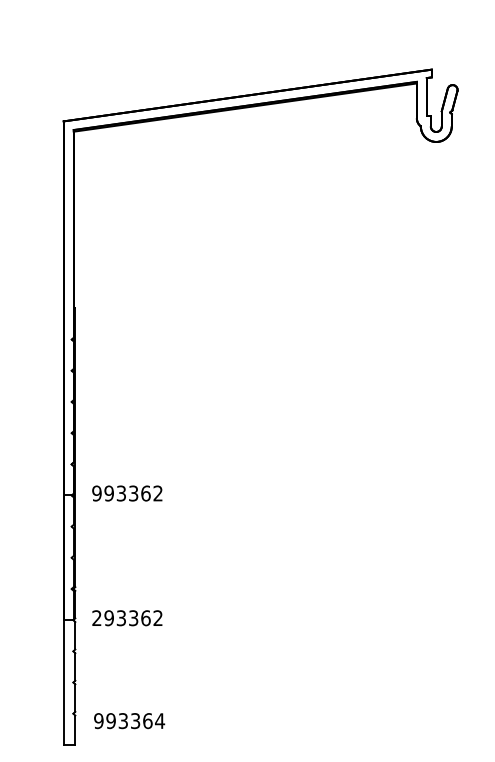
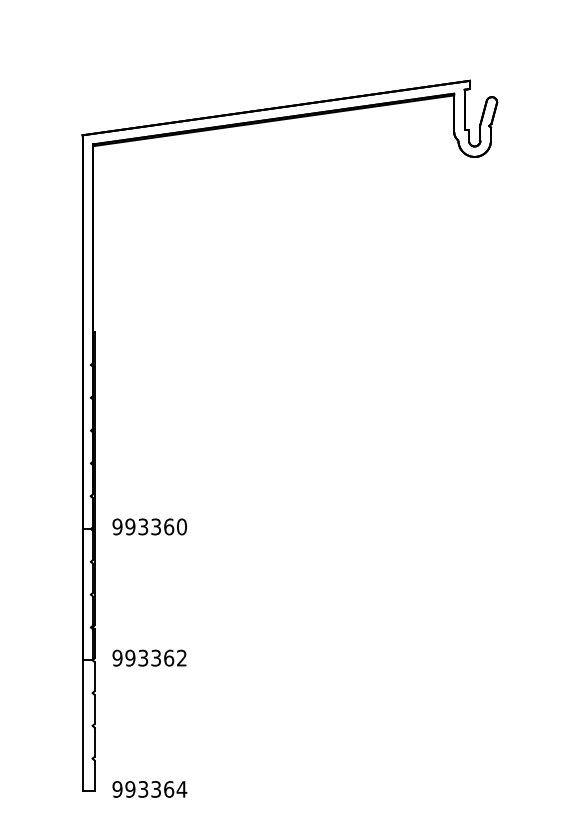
text: (157, 493) -> (181, 526), 993362 -> 993360
text: (96, 617) -> (117, 657), 293362 -> 993362
text: (129, 721) -> (149, 789), moved

